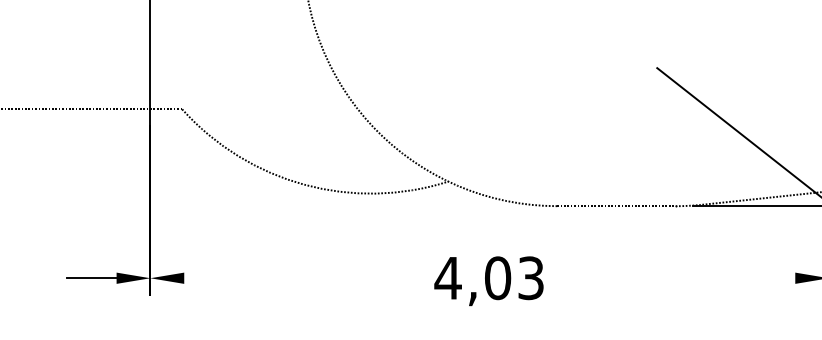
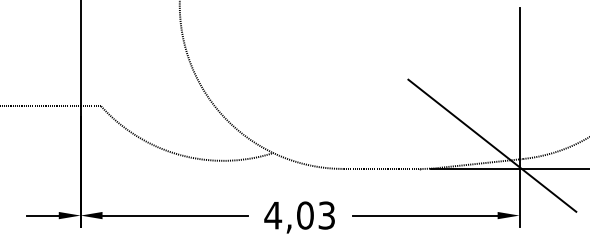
line: (295, 278) -> (174, 215), added
line: (682, 278) -> (424, 215), added

